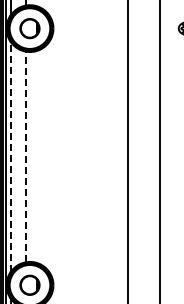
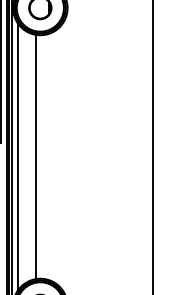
line: (10, 156) -> (17, 156), dashed -> solid
line: (26, 156) -> (36, 156), dashed -> solid

